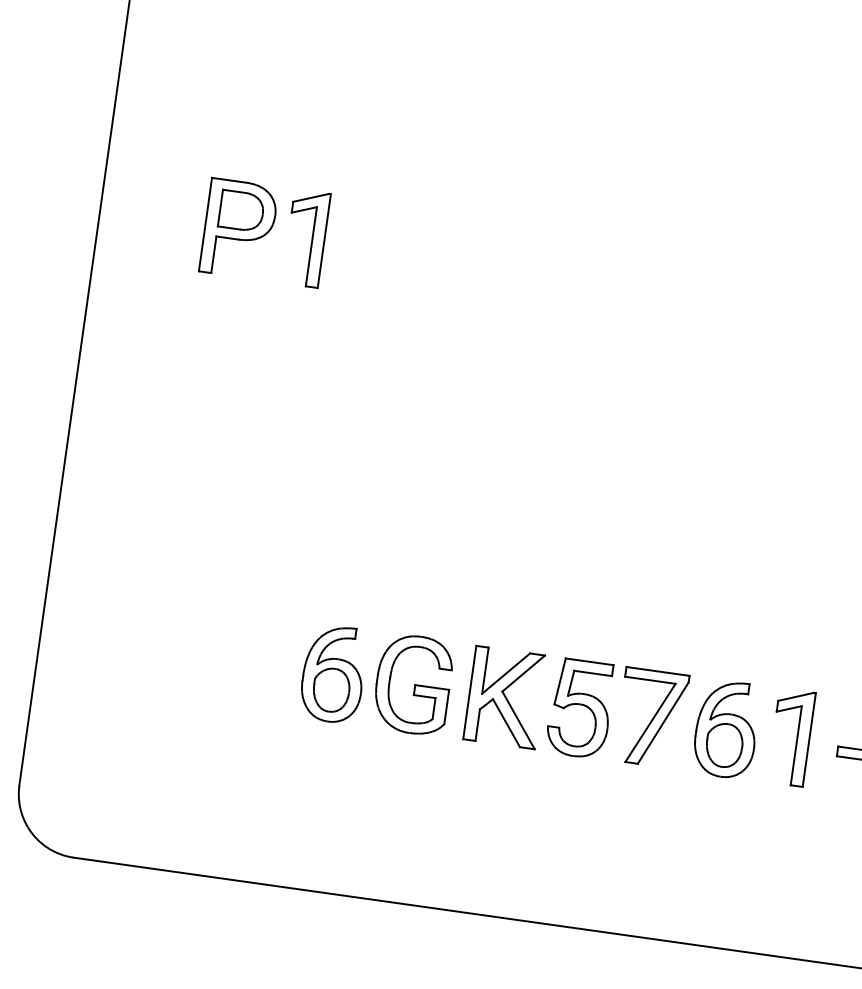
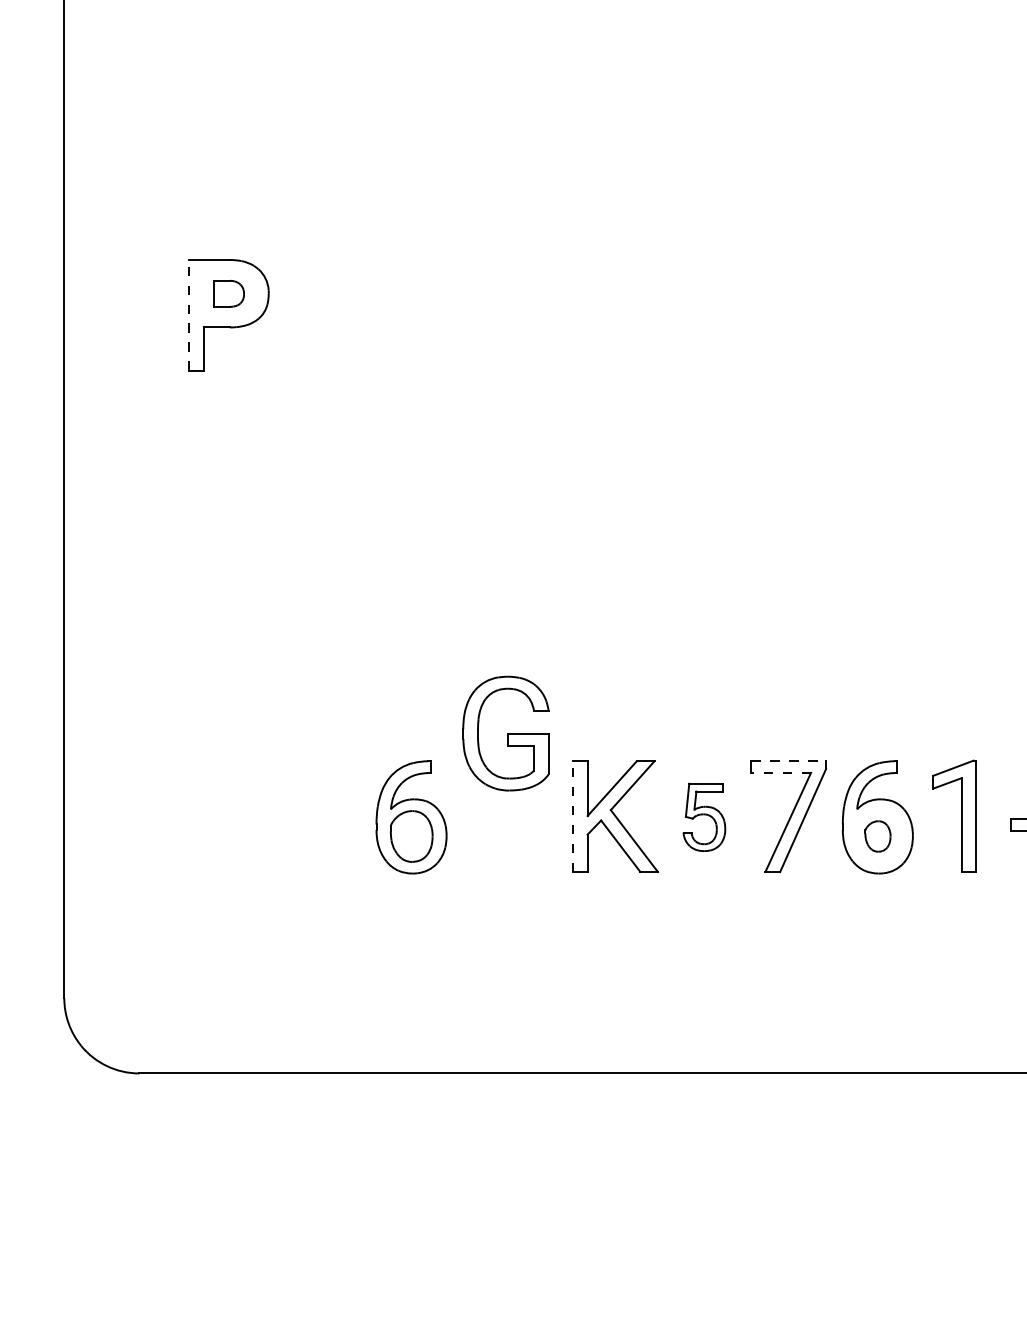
part: (241, 210) -> (228, 293), size x0.6
line: (205, 223) -> (189, 314), solid -> dashed
part: (312, 238) -> (315, 314), removed
line: (658, 671) -> (789, 761), solid -> dashed
line: (650, 680) -> (781, 772), solid -> dashed
part: (412, 684) -> (505, 733), moved
line: (470, 692) -> (573, 816), solid -> dashed
part: (580, 708) -> (704, 817), size x0.6
part: (724, 745) -> (877, 836), size x0.6

